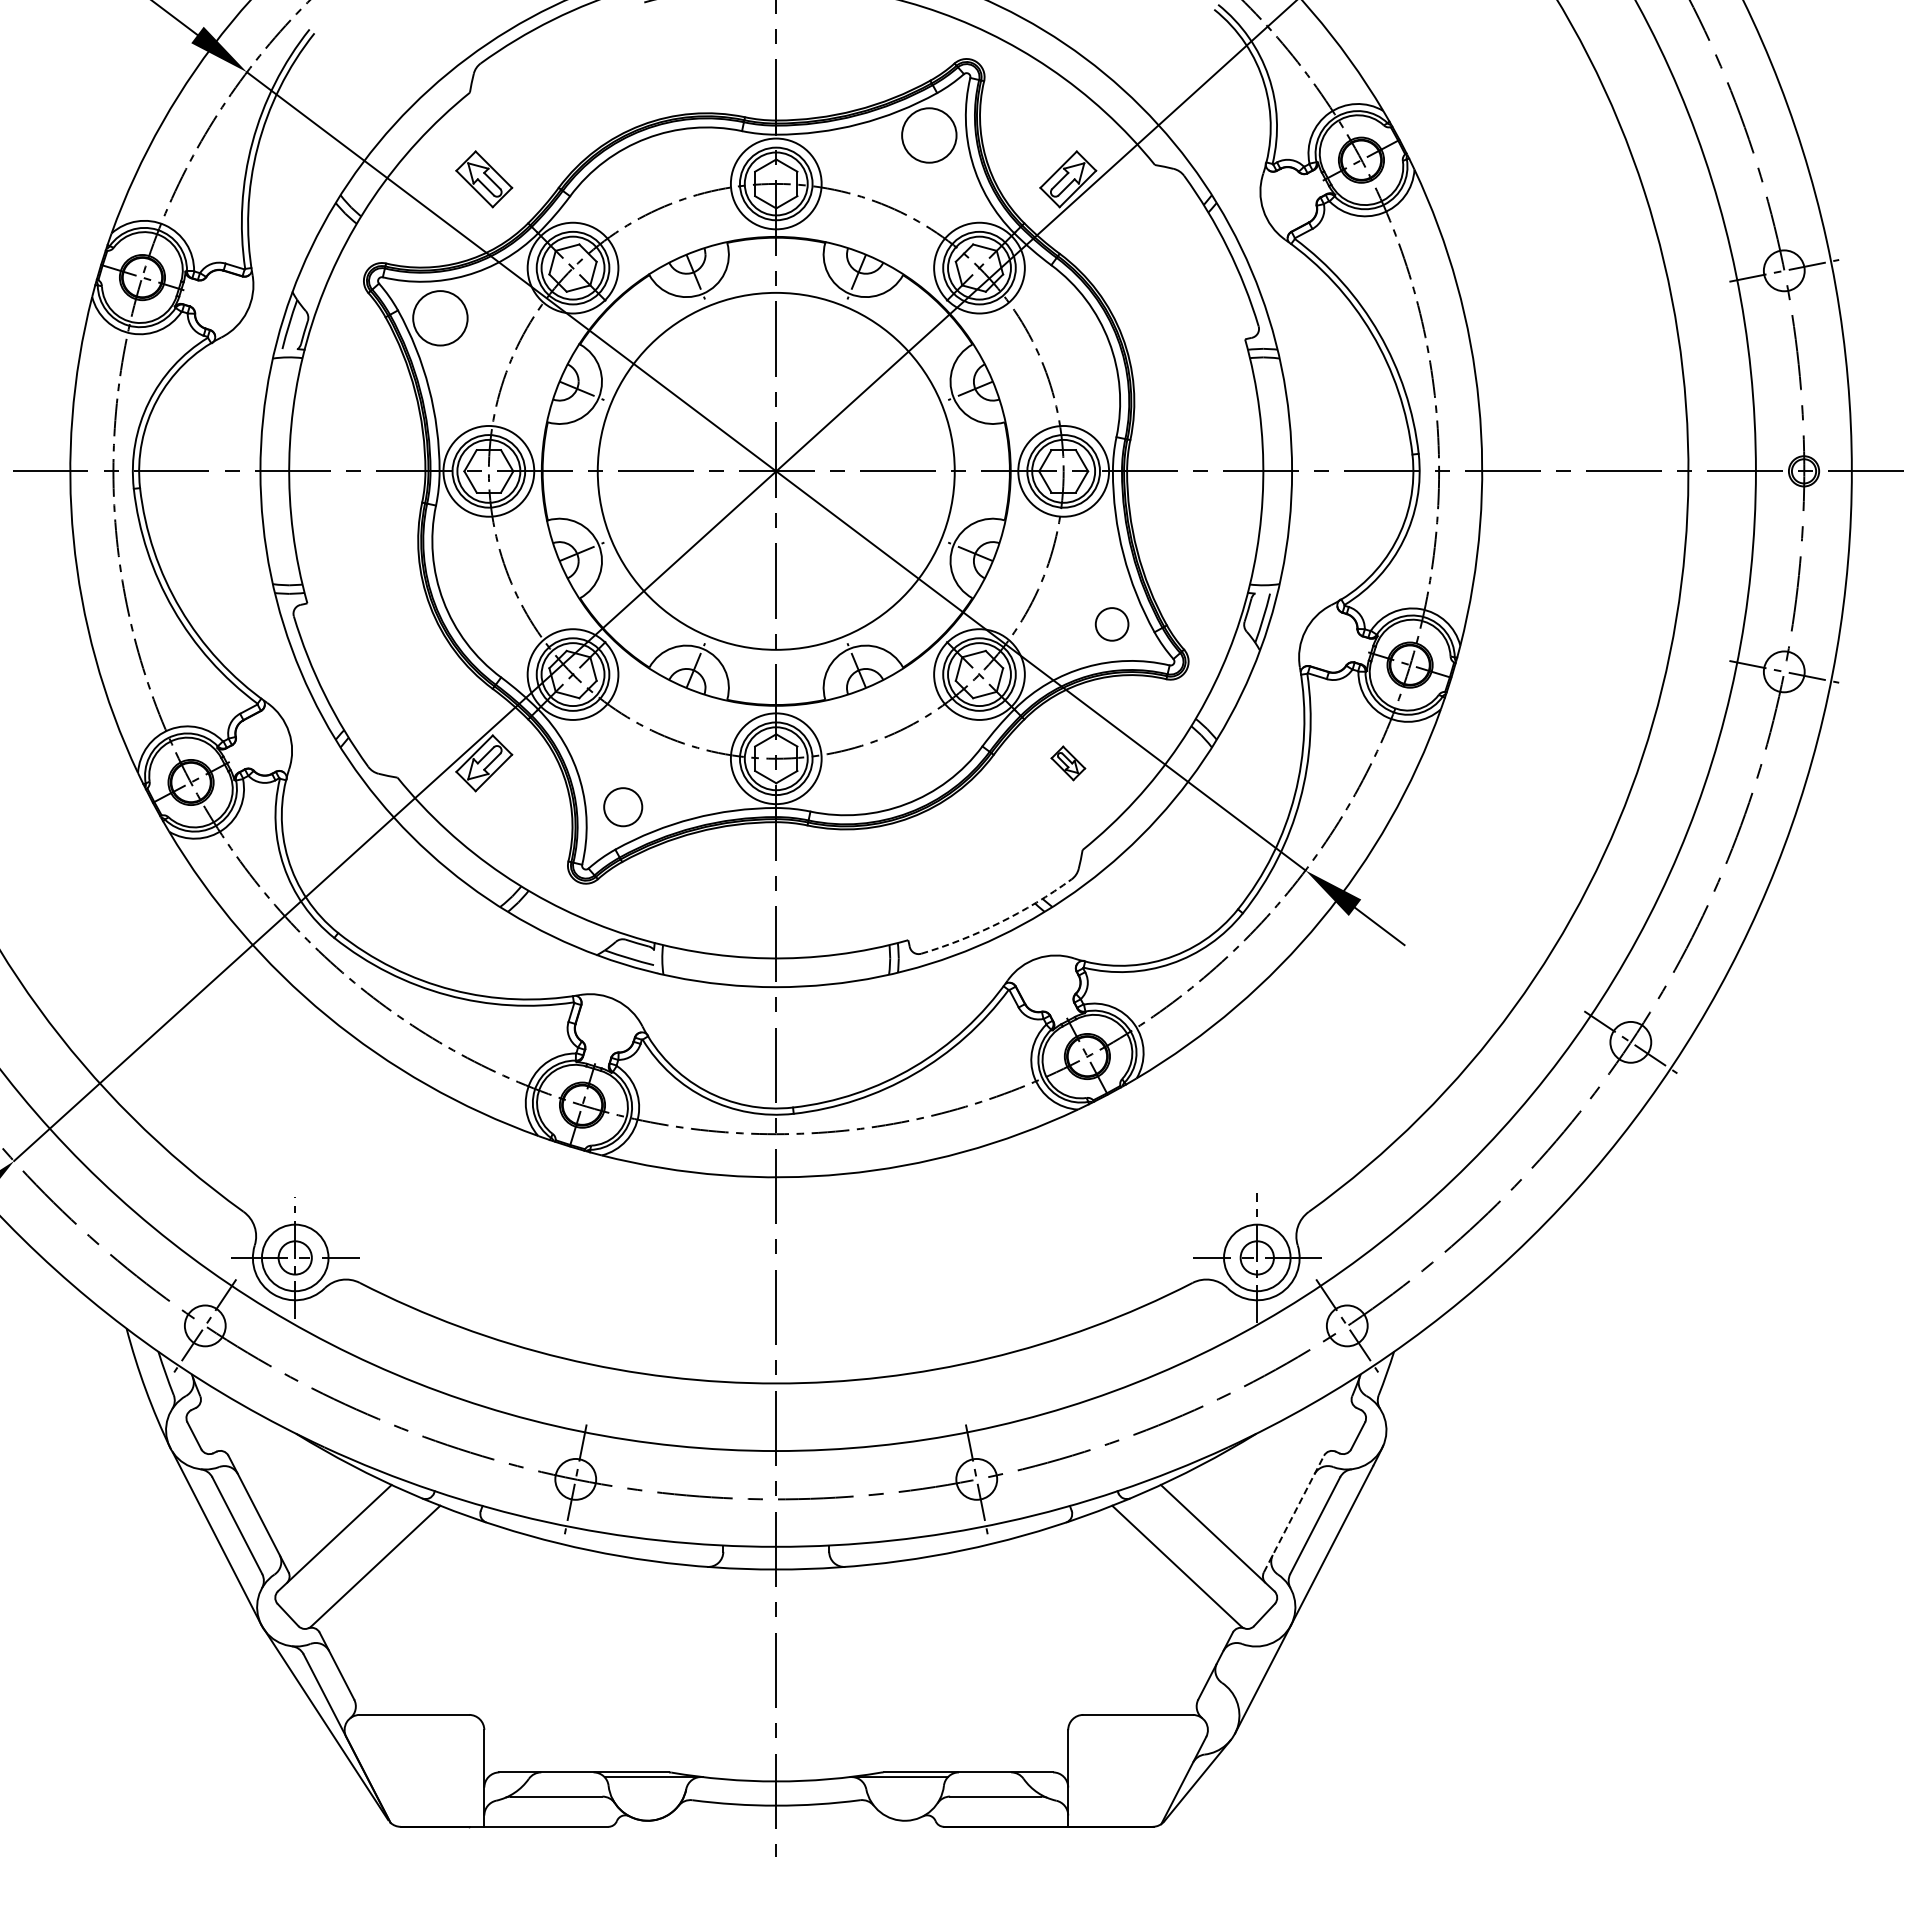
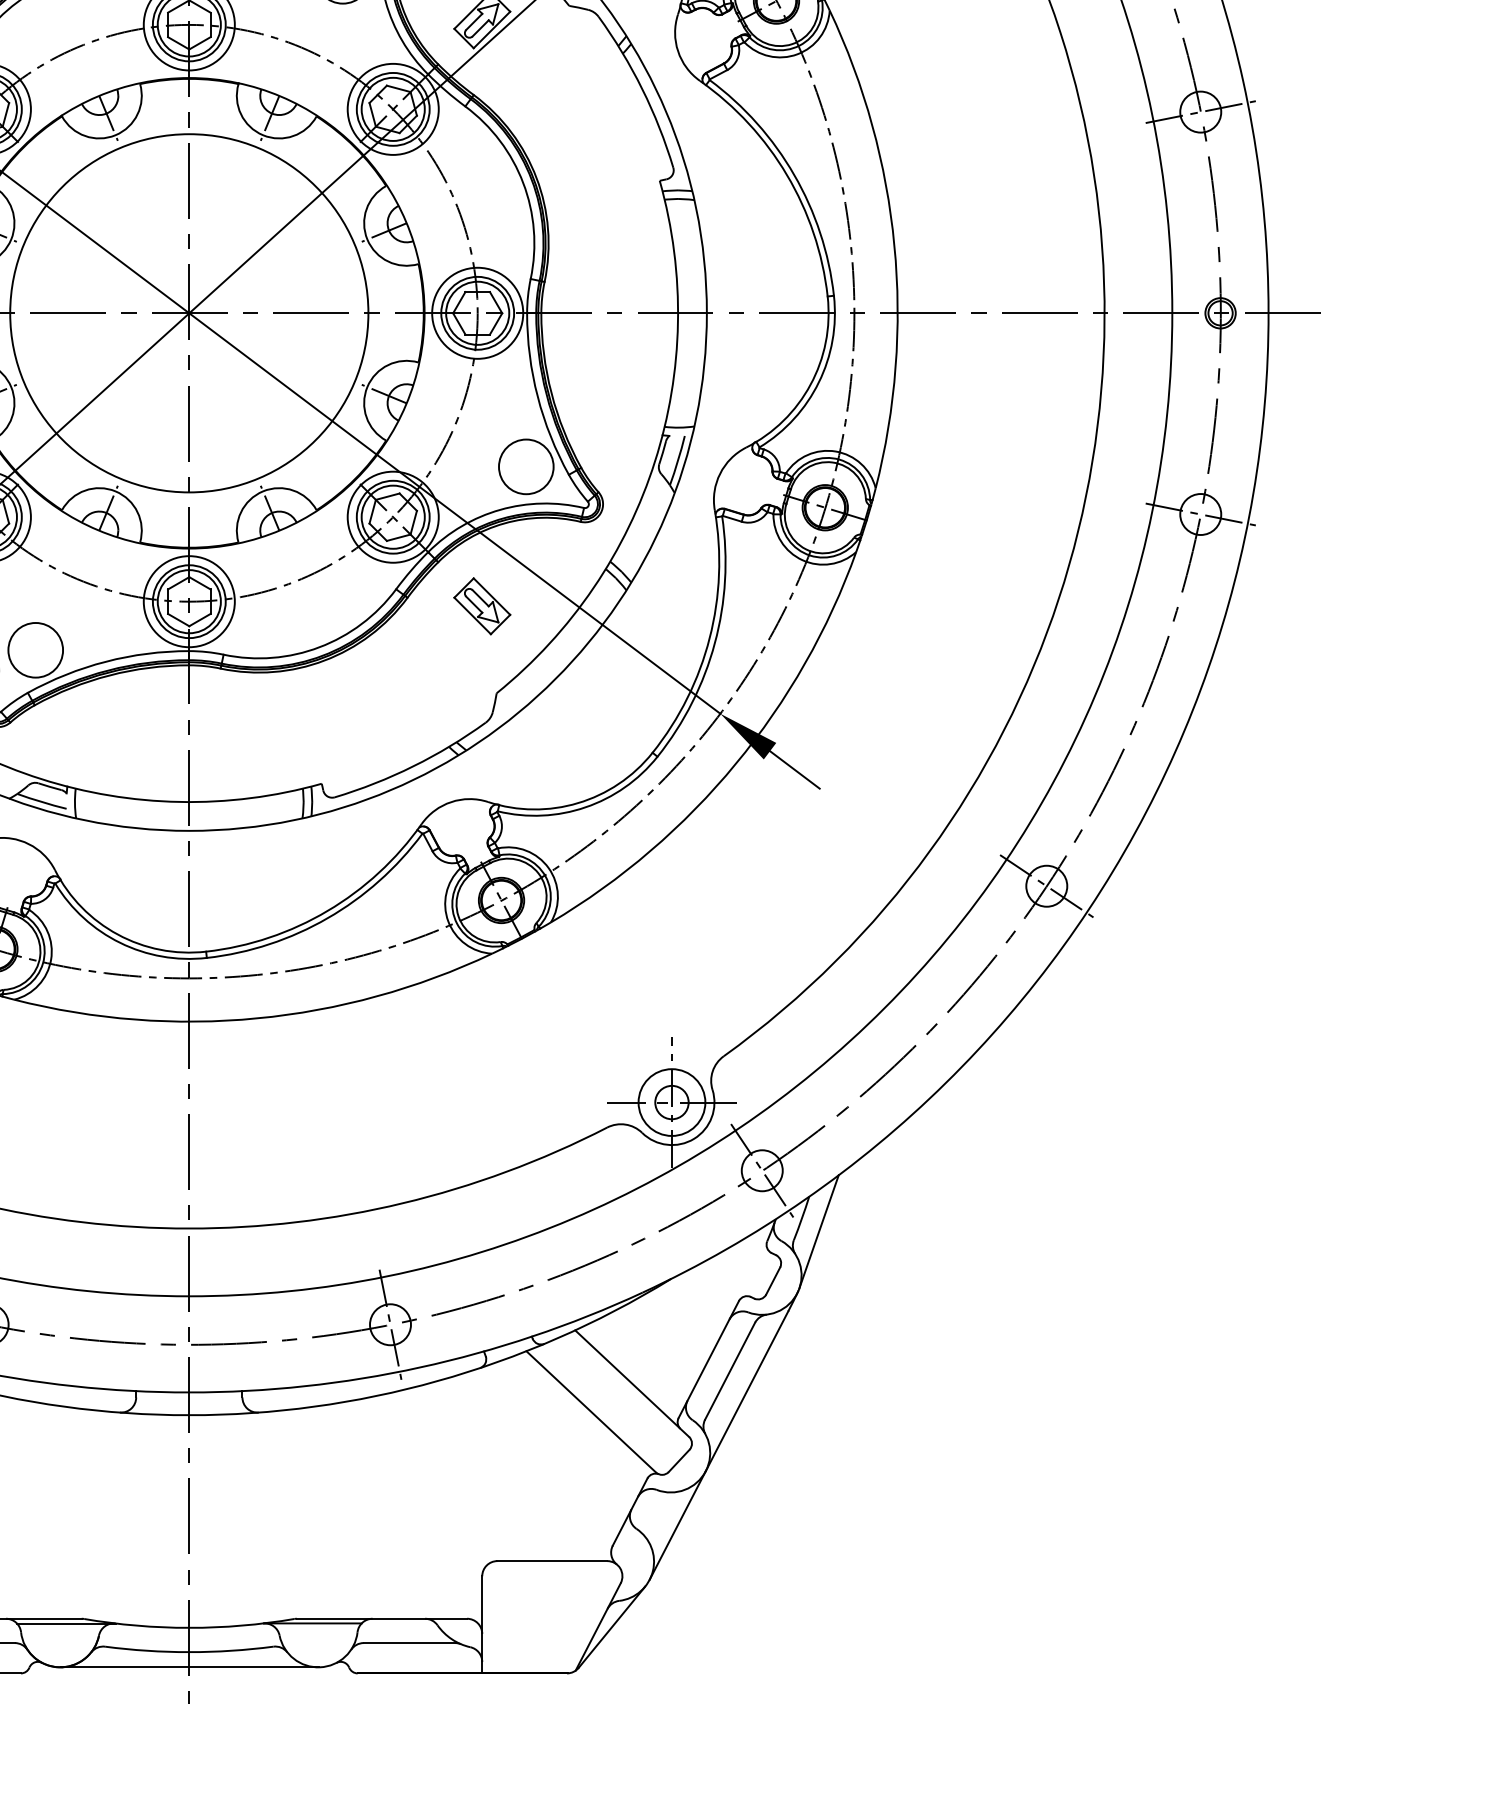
circle: (1111, 624) -> (525, 466), size x1.67
part: (1068, 763) -> (482, 606), size x1.67
circle: (622, 806) -> (35, 649), size x1.43
arc: (999, 922) -> (413, 765), dashed -> solid
line: (1403, 1386) -> (818, 1231), added
line: (1293, 1514) -> (708, 1359), dashed -> solid
line: (776, 1820) -> (189, 1667), added

